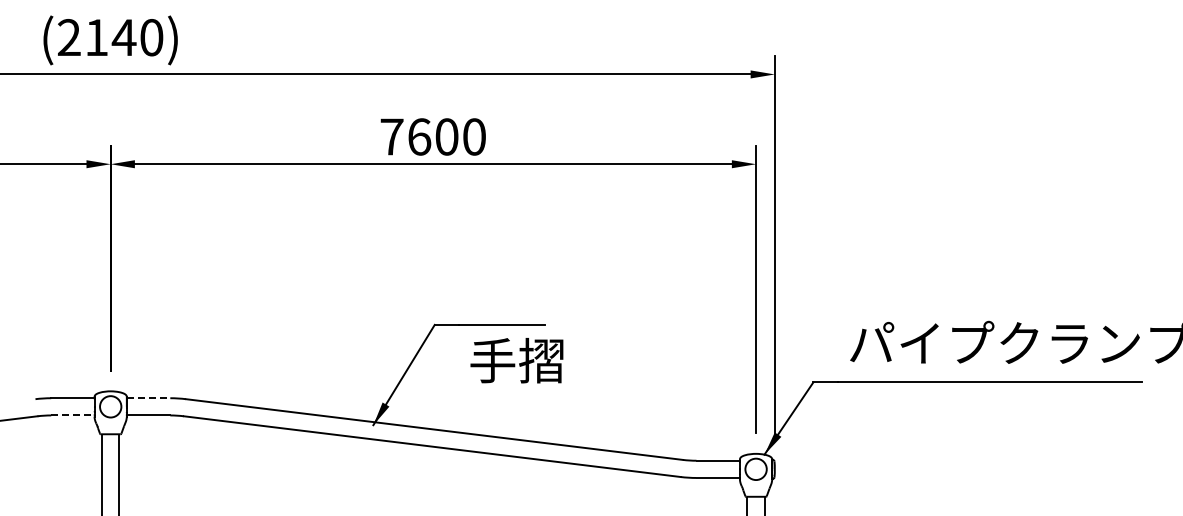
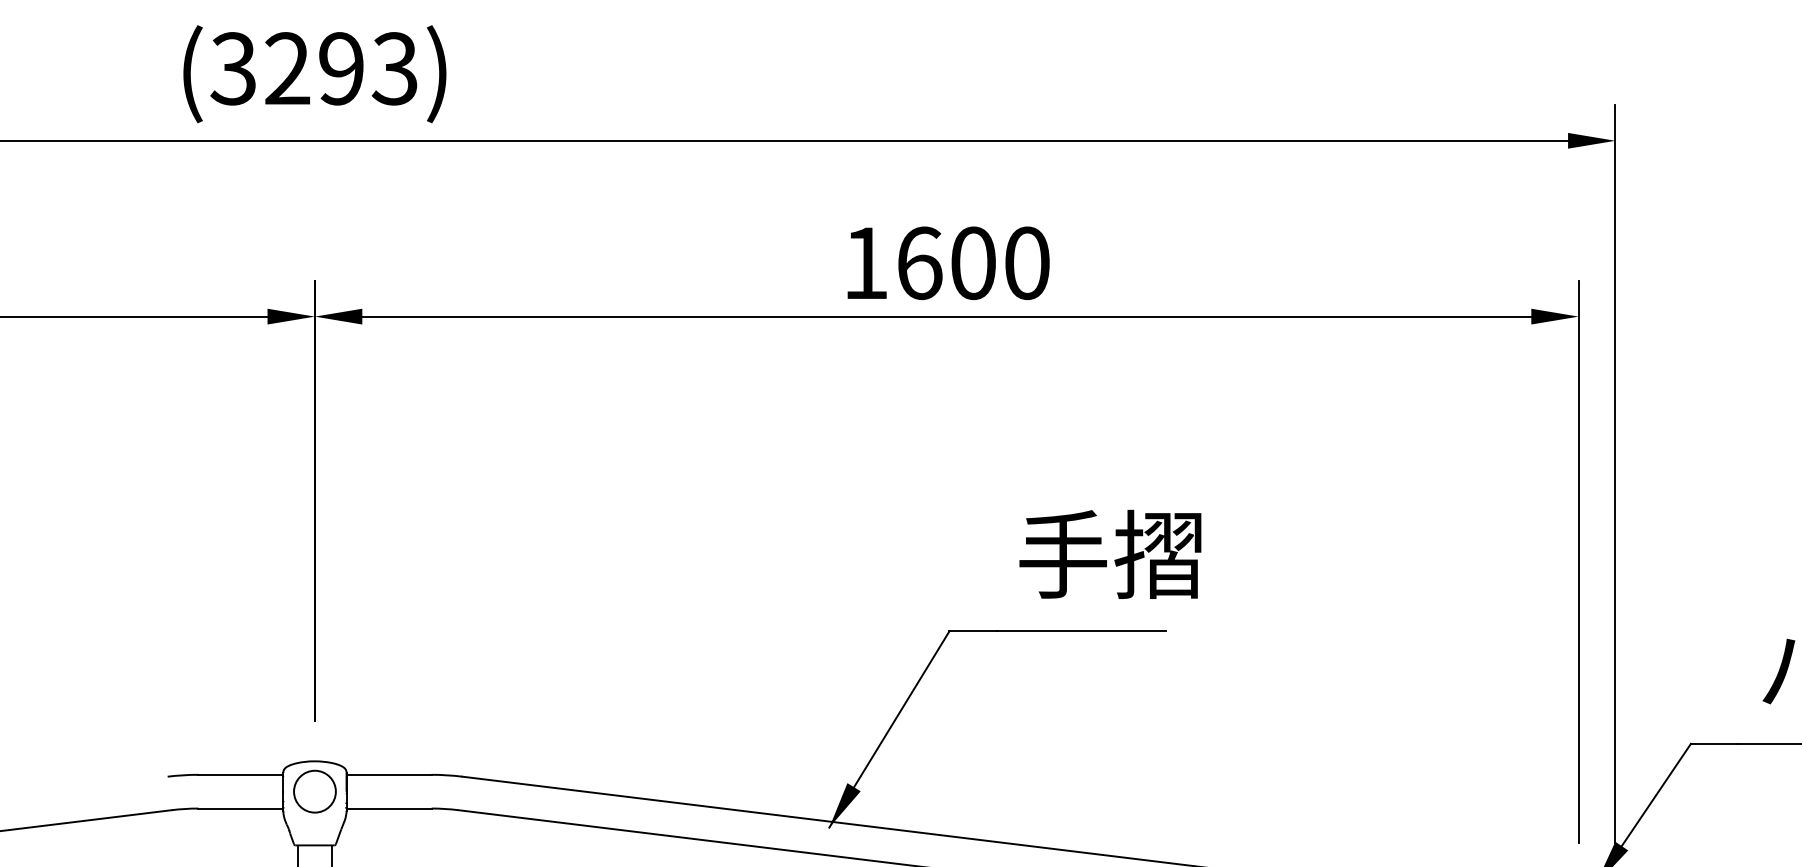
text: (110, 37) -> (314, 68), (2140) -> (3293)
text: (391, 136) -> (864, 262), 7600 -> 1600
text: (516, 360) -> (1109, 554), moved
line: (148, 398) -> (388, 775), dashed -> solid
line: (72, 415) -> (240, 808), dashed -> solid

